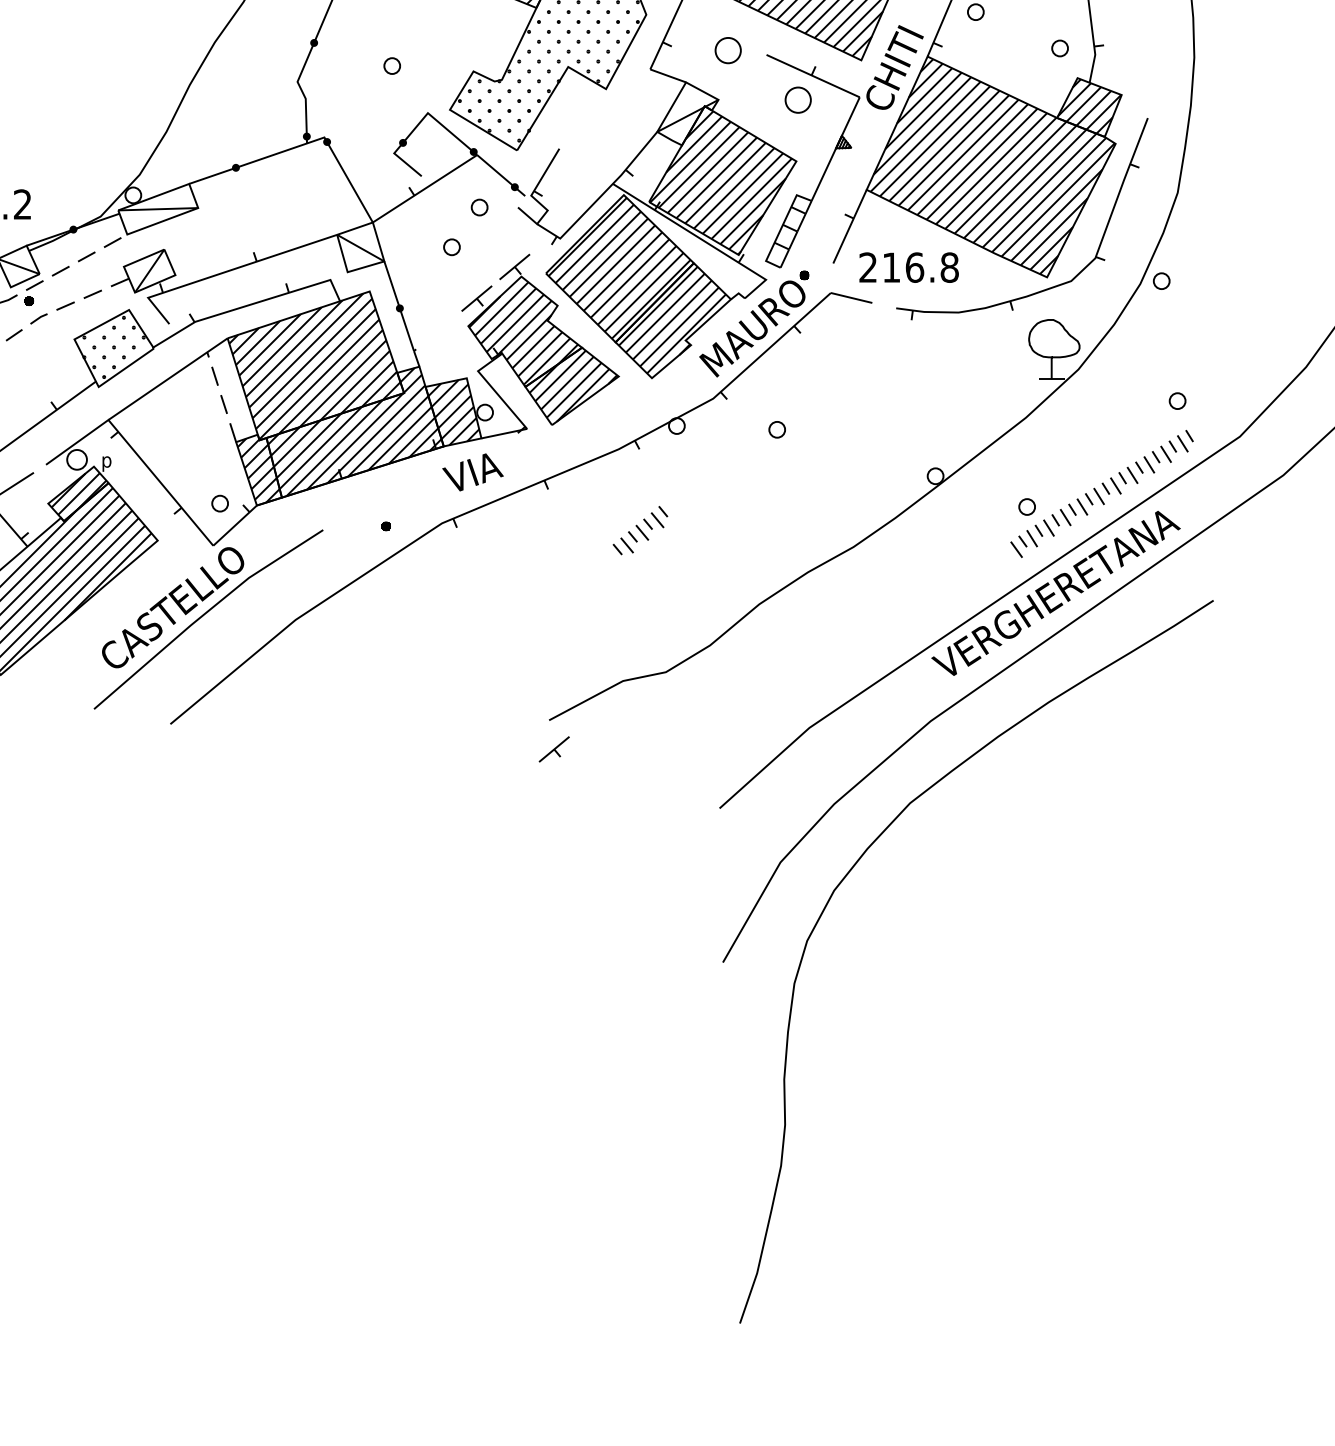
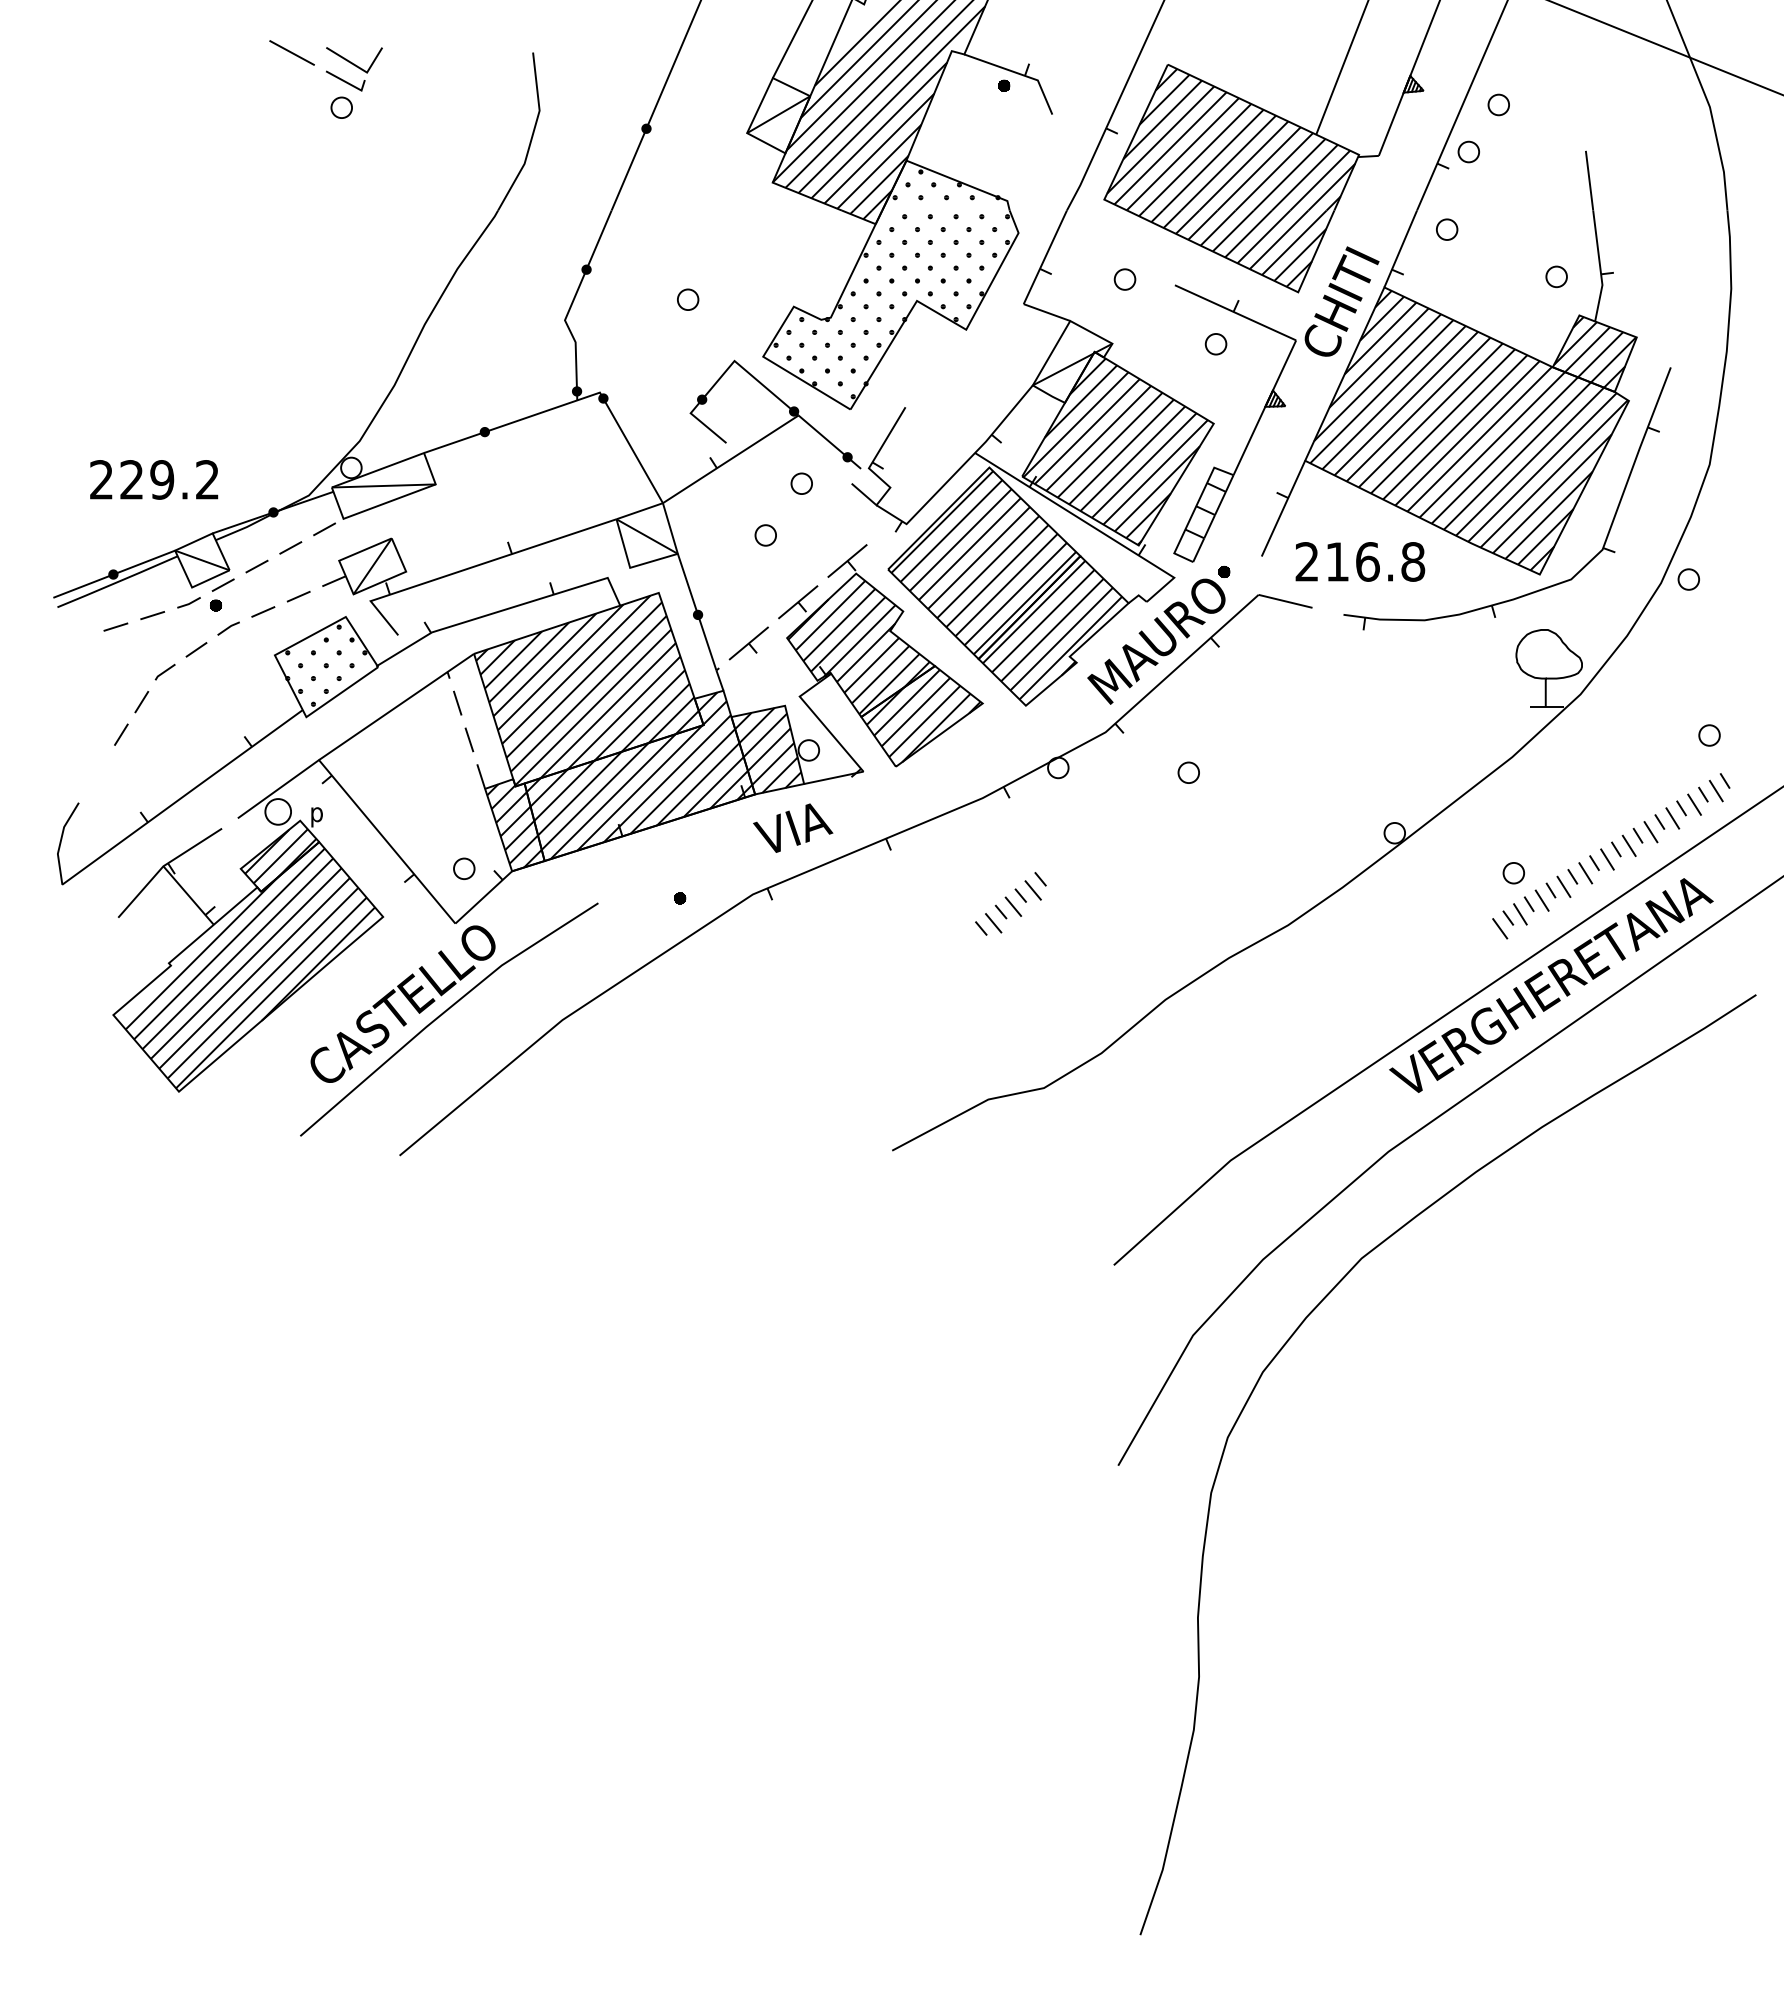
part: (727, 50) -> (1124, 279), size x0.62
part: (797, 100) -> (1215, 344), size x0.62
part: (554, 749) -> (748, 643), moved

